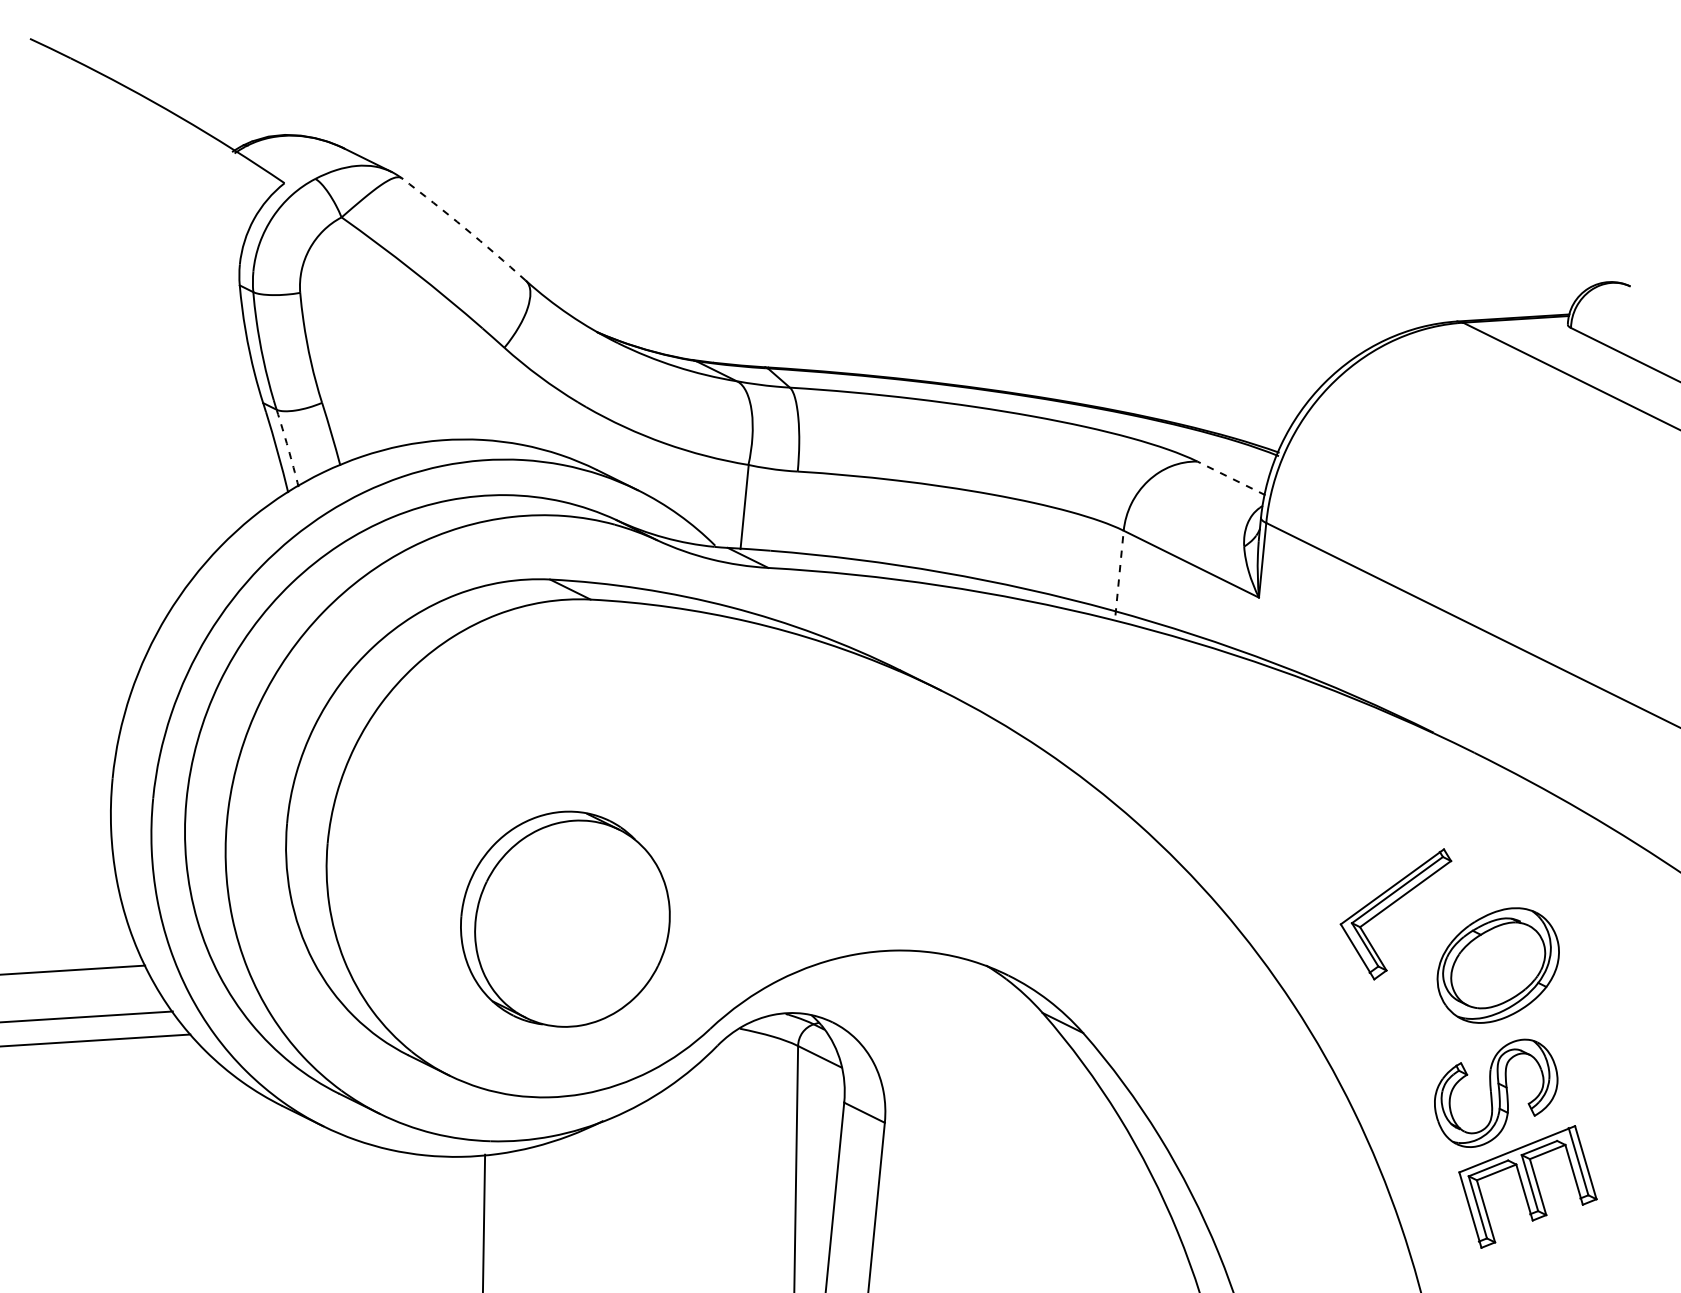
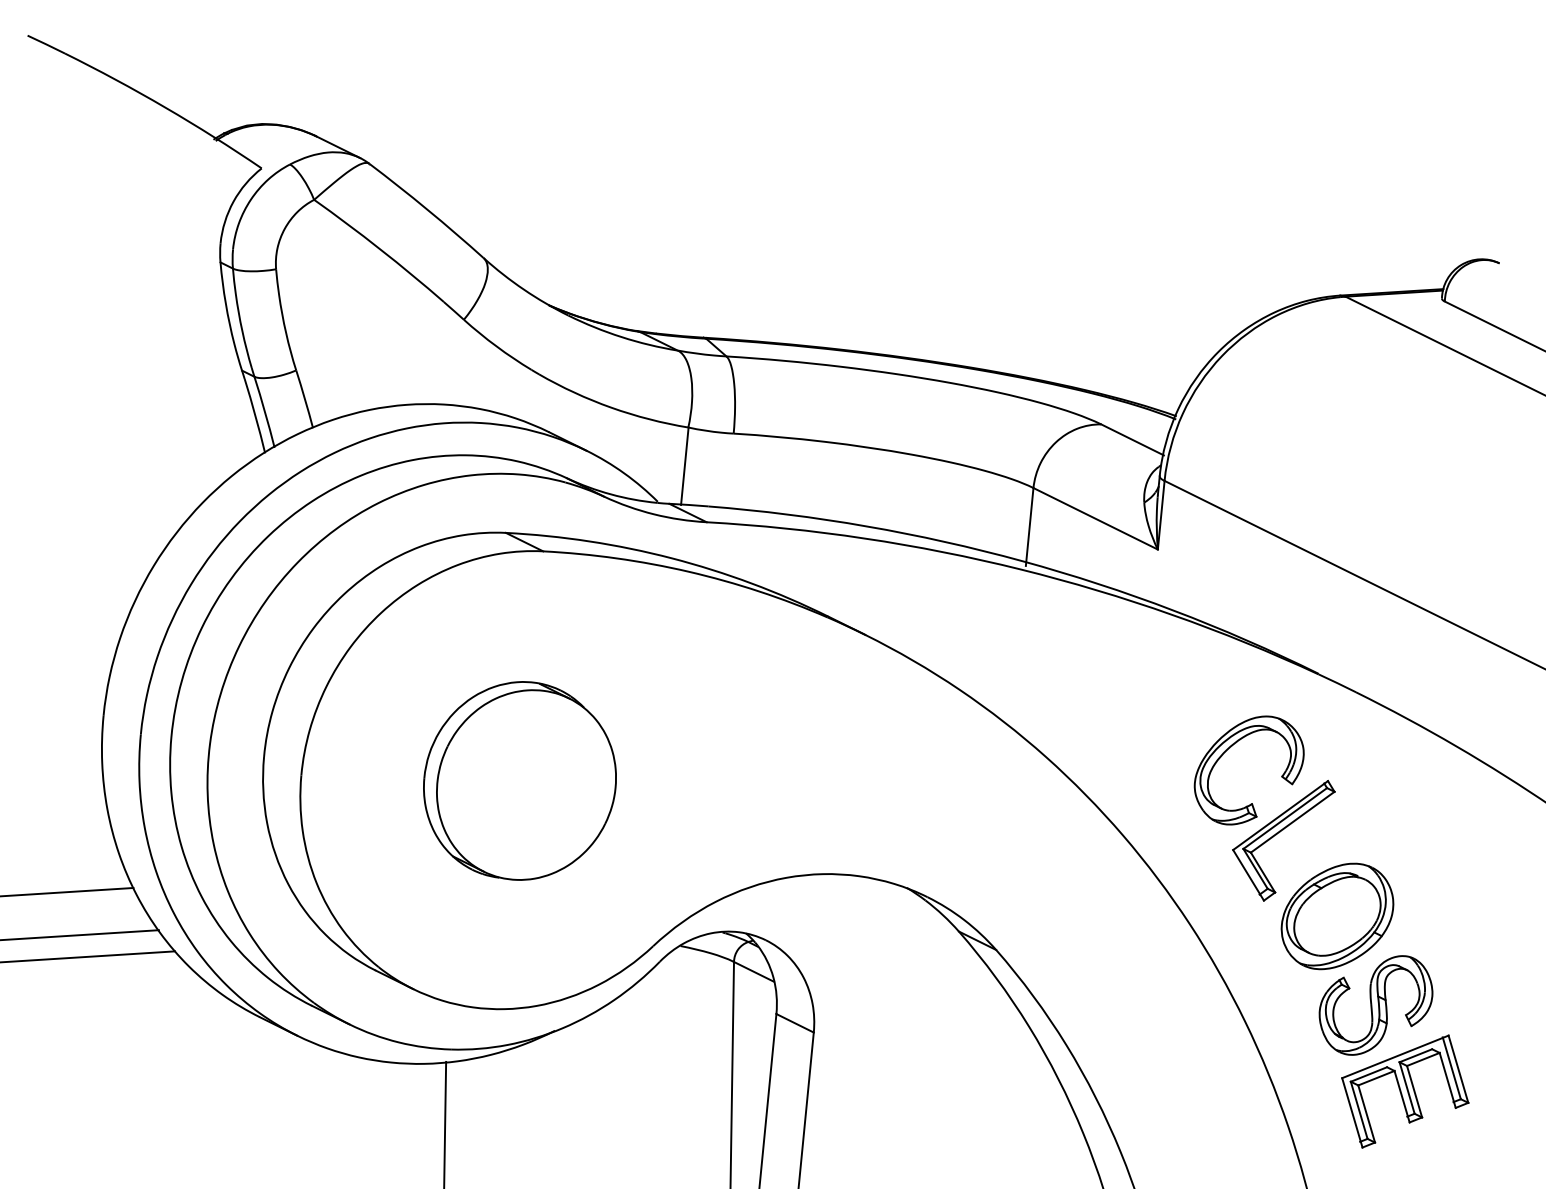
arc: (464, 228) -> (427, 210), dashed -> solid
arc: (288, 448) -> (265, 412), dashed -> solid
line: (1231, 478) -> (1132, 439), dashed -> solid
line: (1119, 573) -> (1029, 527), dashed -> solid
part: (1340, 811) -> (1232, 746), added
part: (565, 918) -> (520, 780), moved
part: (1497, 965) -> (1336, 916), moved

